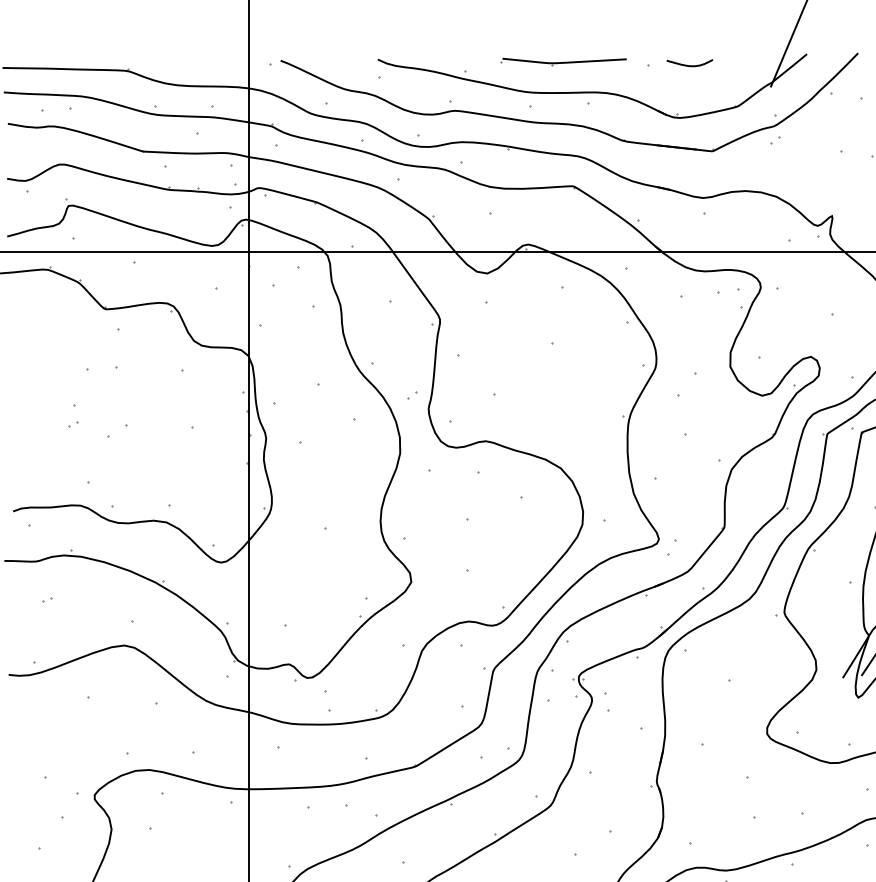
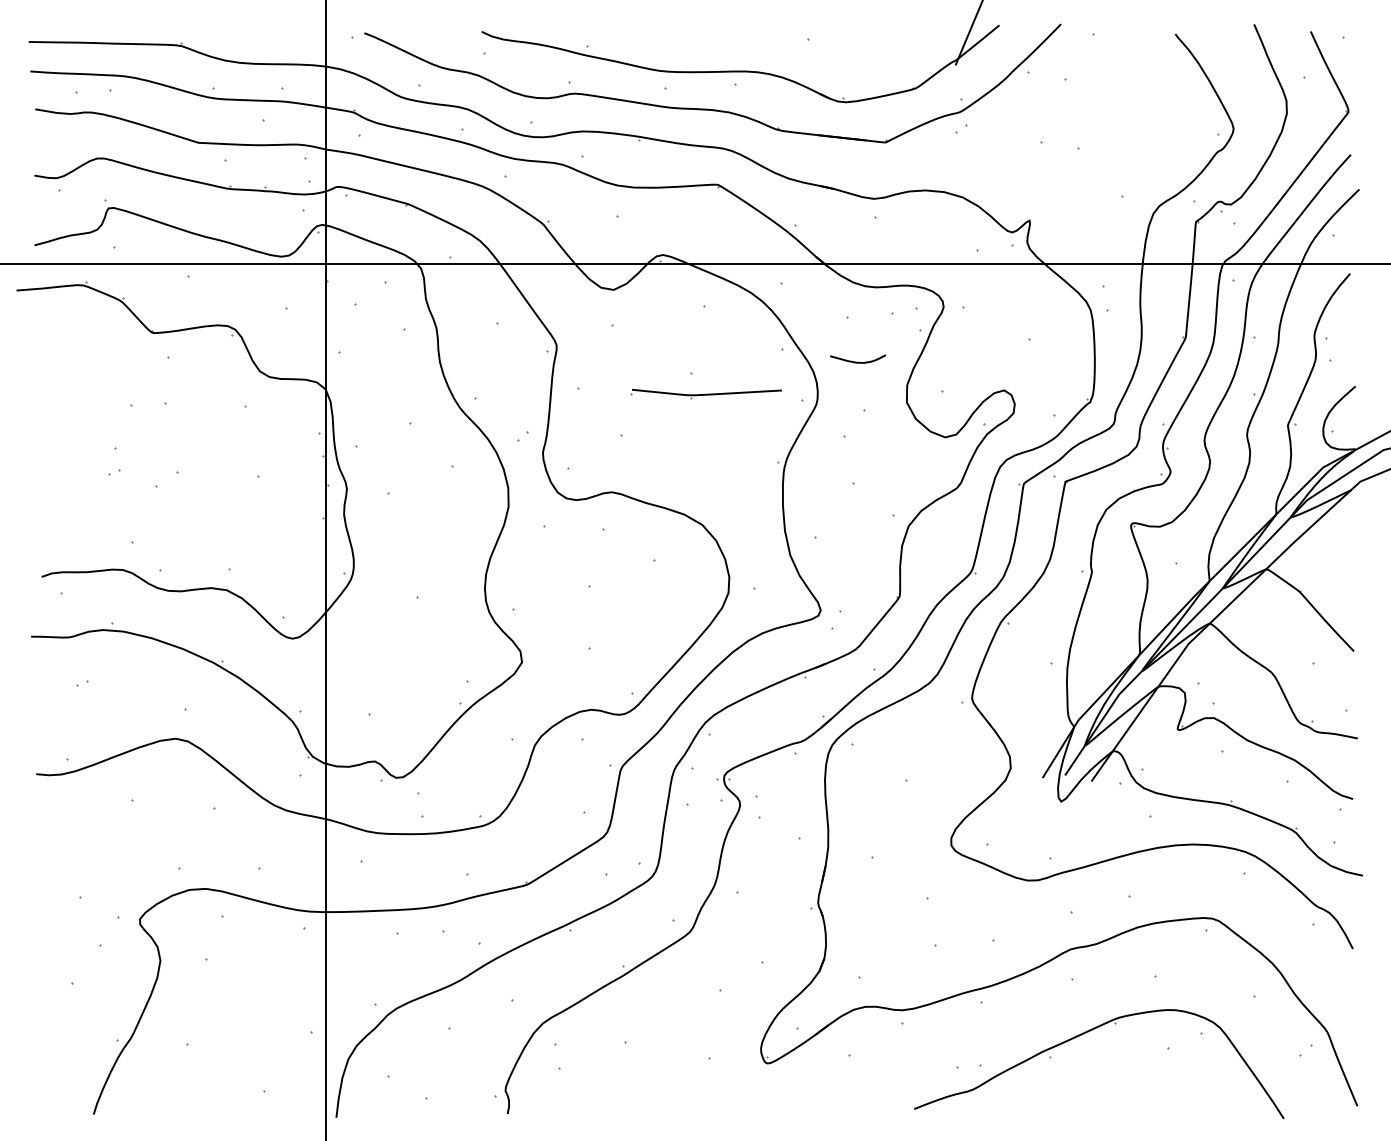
part: (563, 61) -> (705, 393), moved
curve: (690, 65) -> (858, 361), moved

